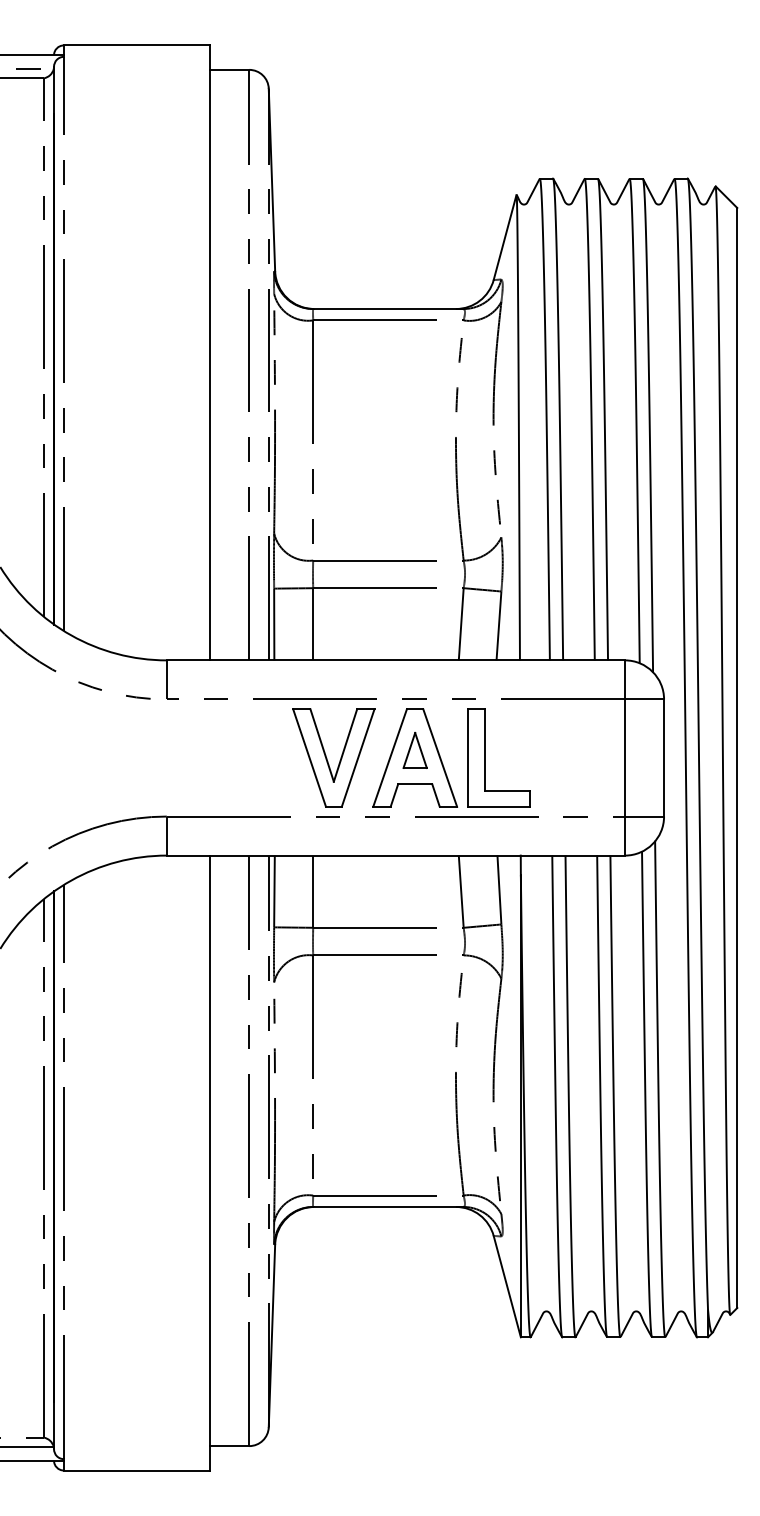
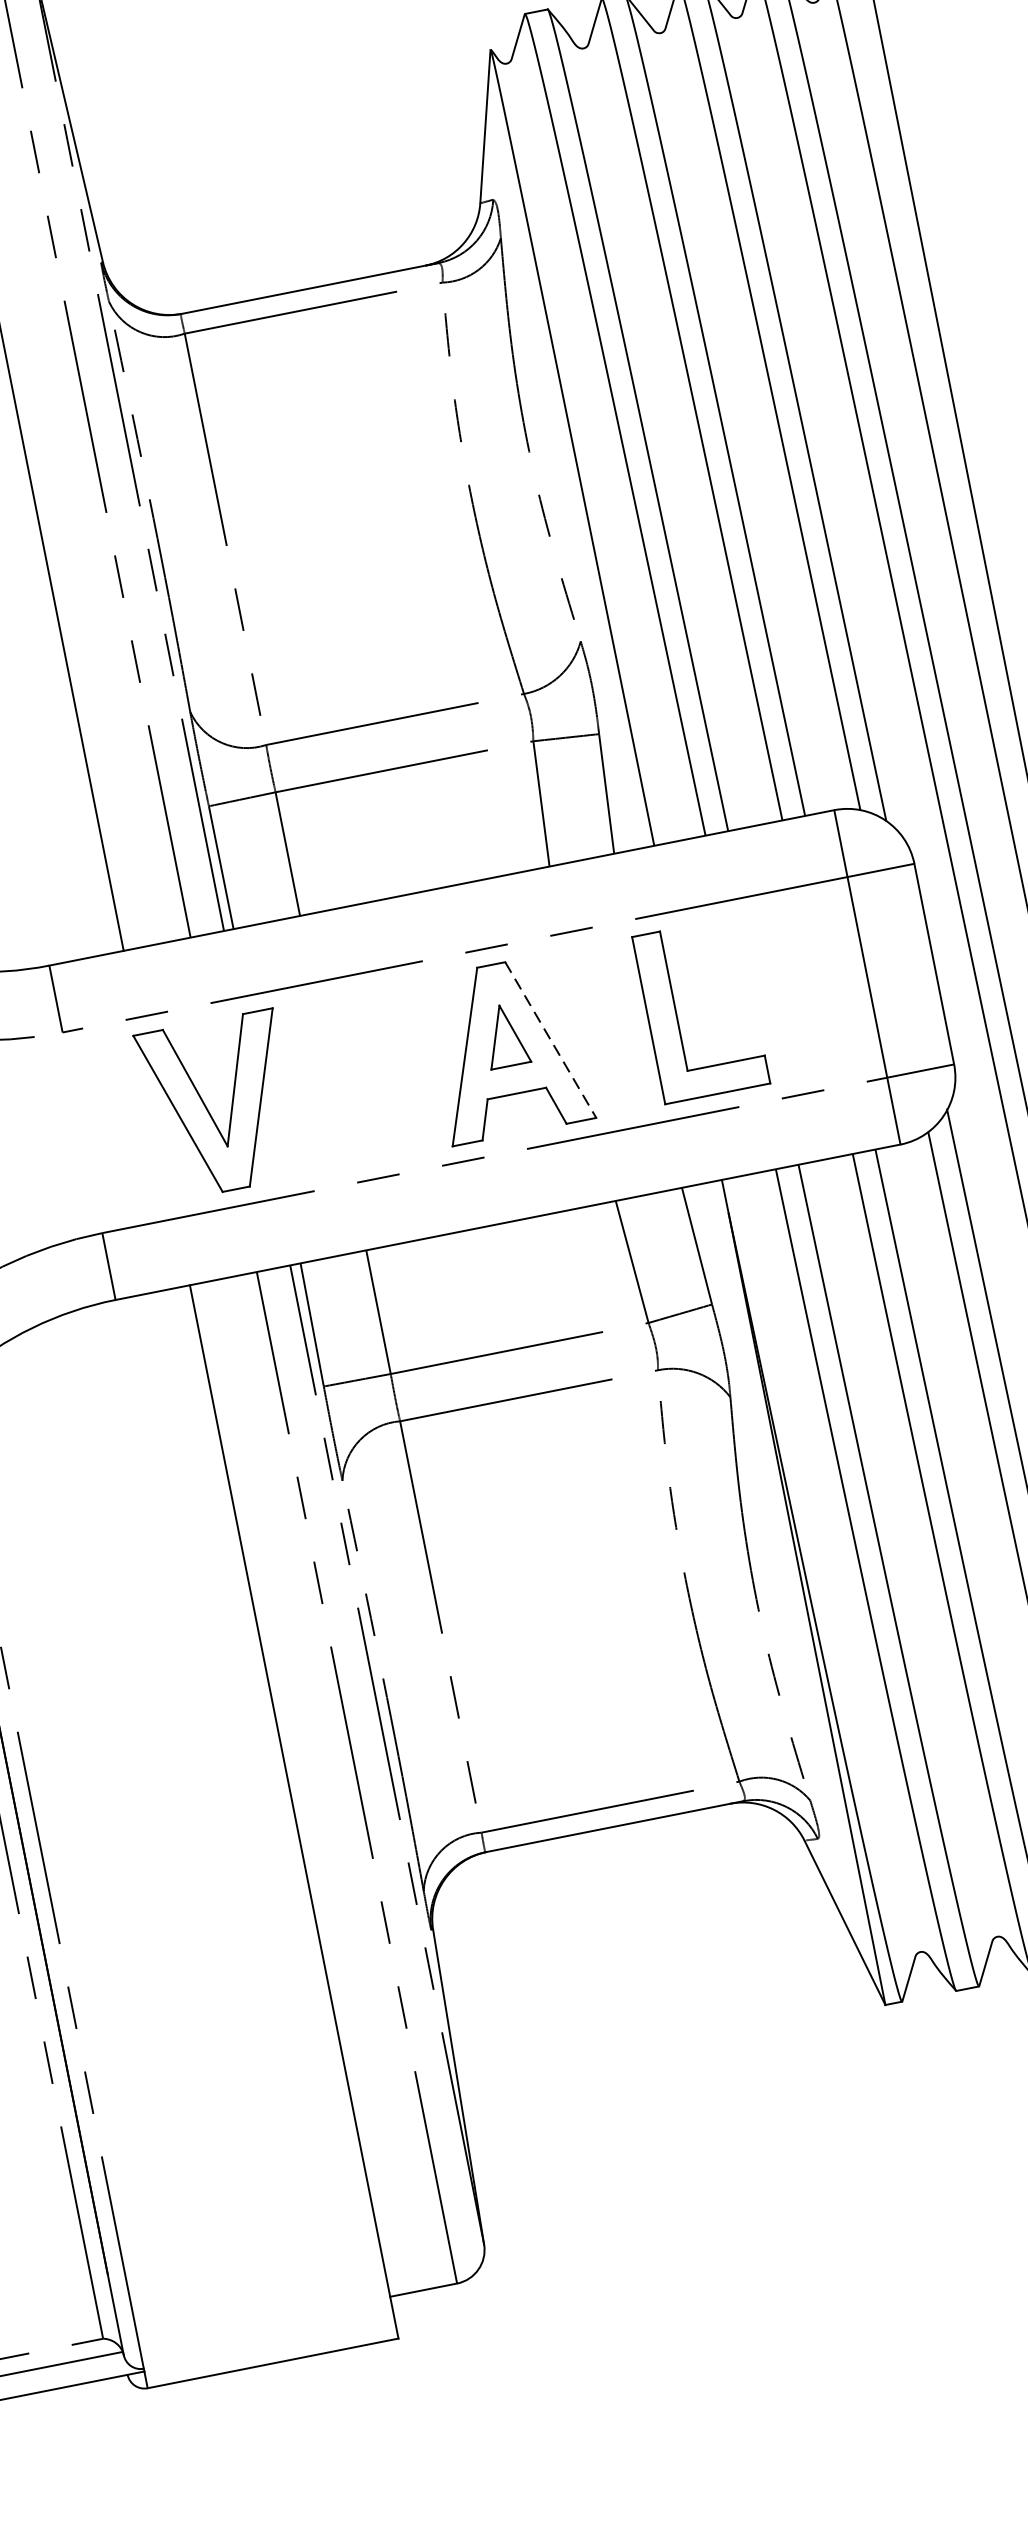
part: (485, 757) -> (677, 1014), moved
part: (327, 758) -> (208, 1108), moved
line: (440, 758) -> (551, 1040), solid -> dashed

